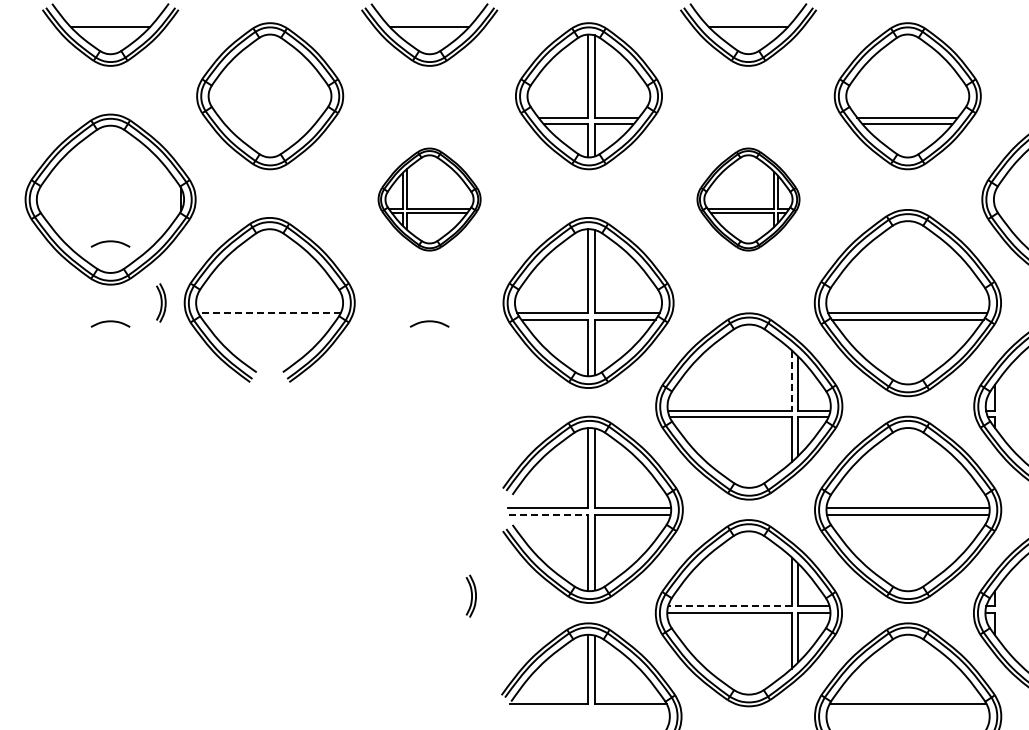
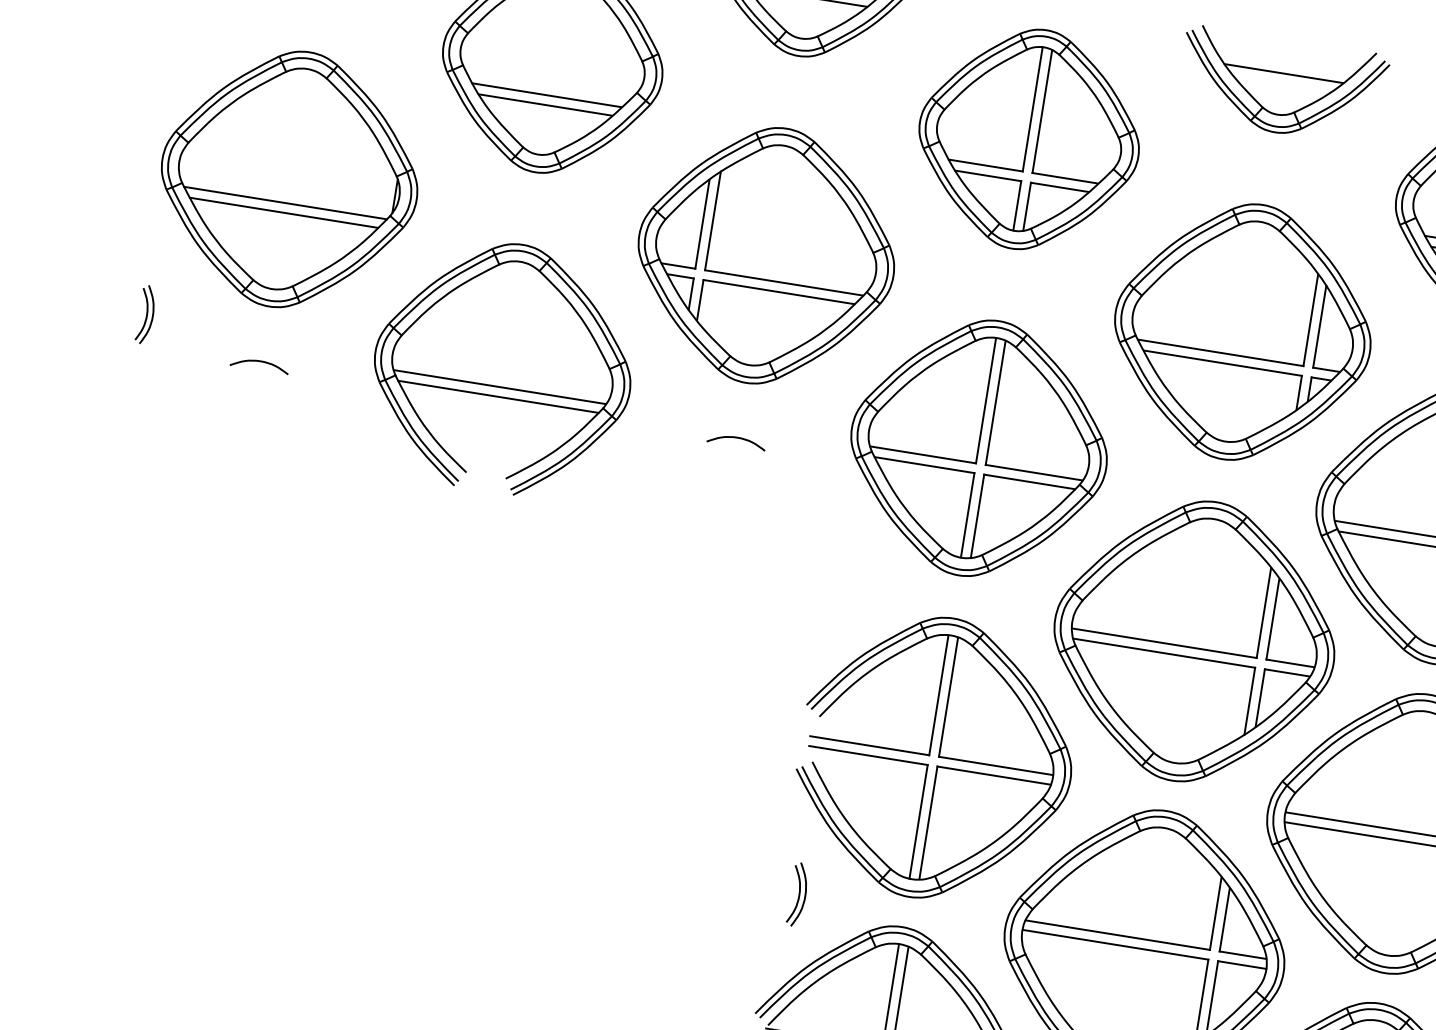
line: (269, 117) -> (546, 94), added
line: (269, 124) -> (544, 105), added
part: (429, 199) -> (766, 255), size x1.67
part: (748, 199) -> (1242, 331), size x1.67
line: (110, 215) -> (285, 203), added
line: (110, 221) -> (284, 212), added
curve: (110, 242) -> (279, 243), removed
part: (161, 302) -> (146, 314), moved
line: (269, 313) -> (499, 387), dashed -> solid
line: (269, 319) -> (498, 396), added
line: (791, 381) -> (1263, 614), dashed -> solid
line: (548, 514) -> (868, 754), dashed -> solid
part: (470, 595) -> (797, 893), moved
line: (729, 606) -> (1117, 935), dashed -> solid

